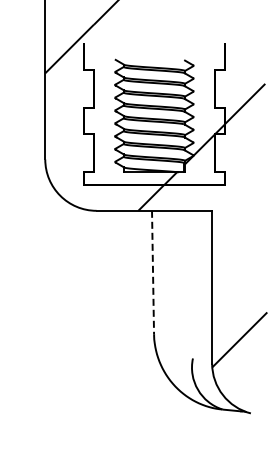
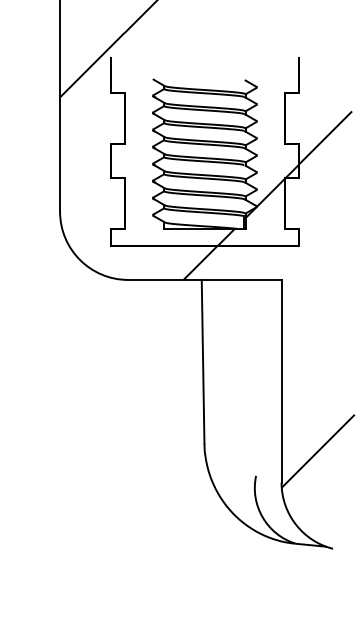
line: (153, 272) -> (203, 361), dashed -> solid

